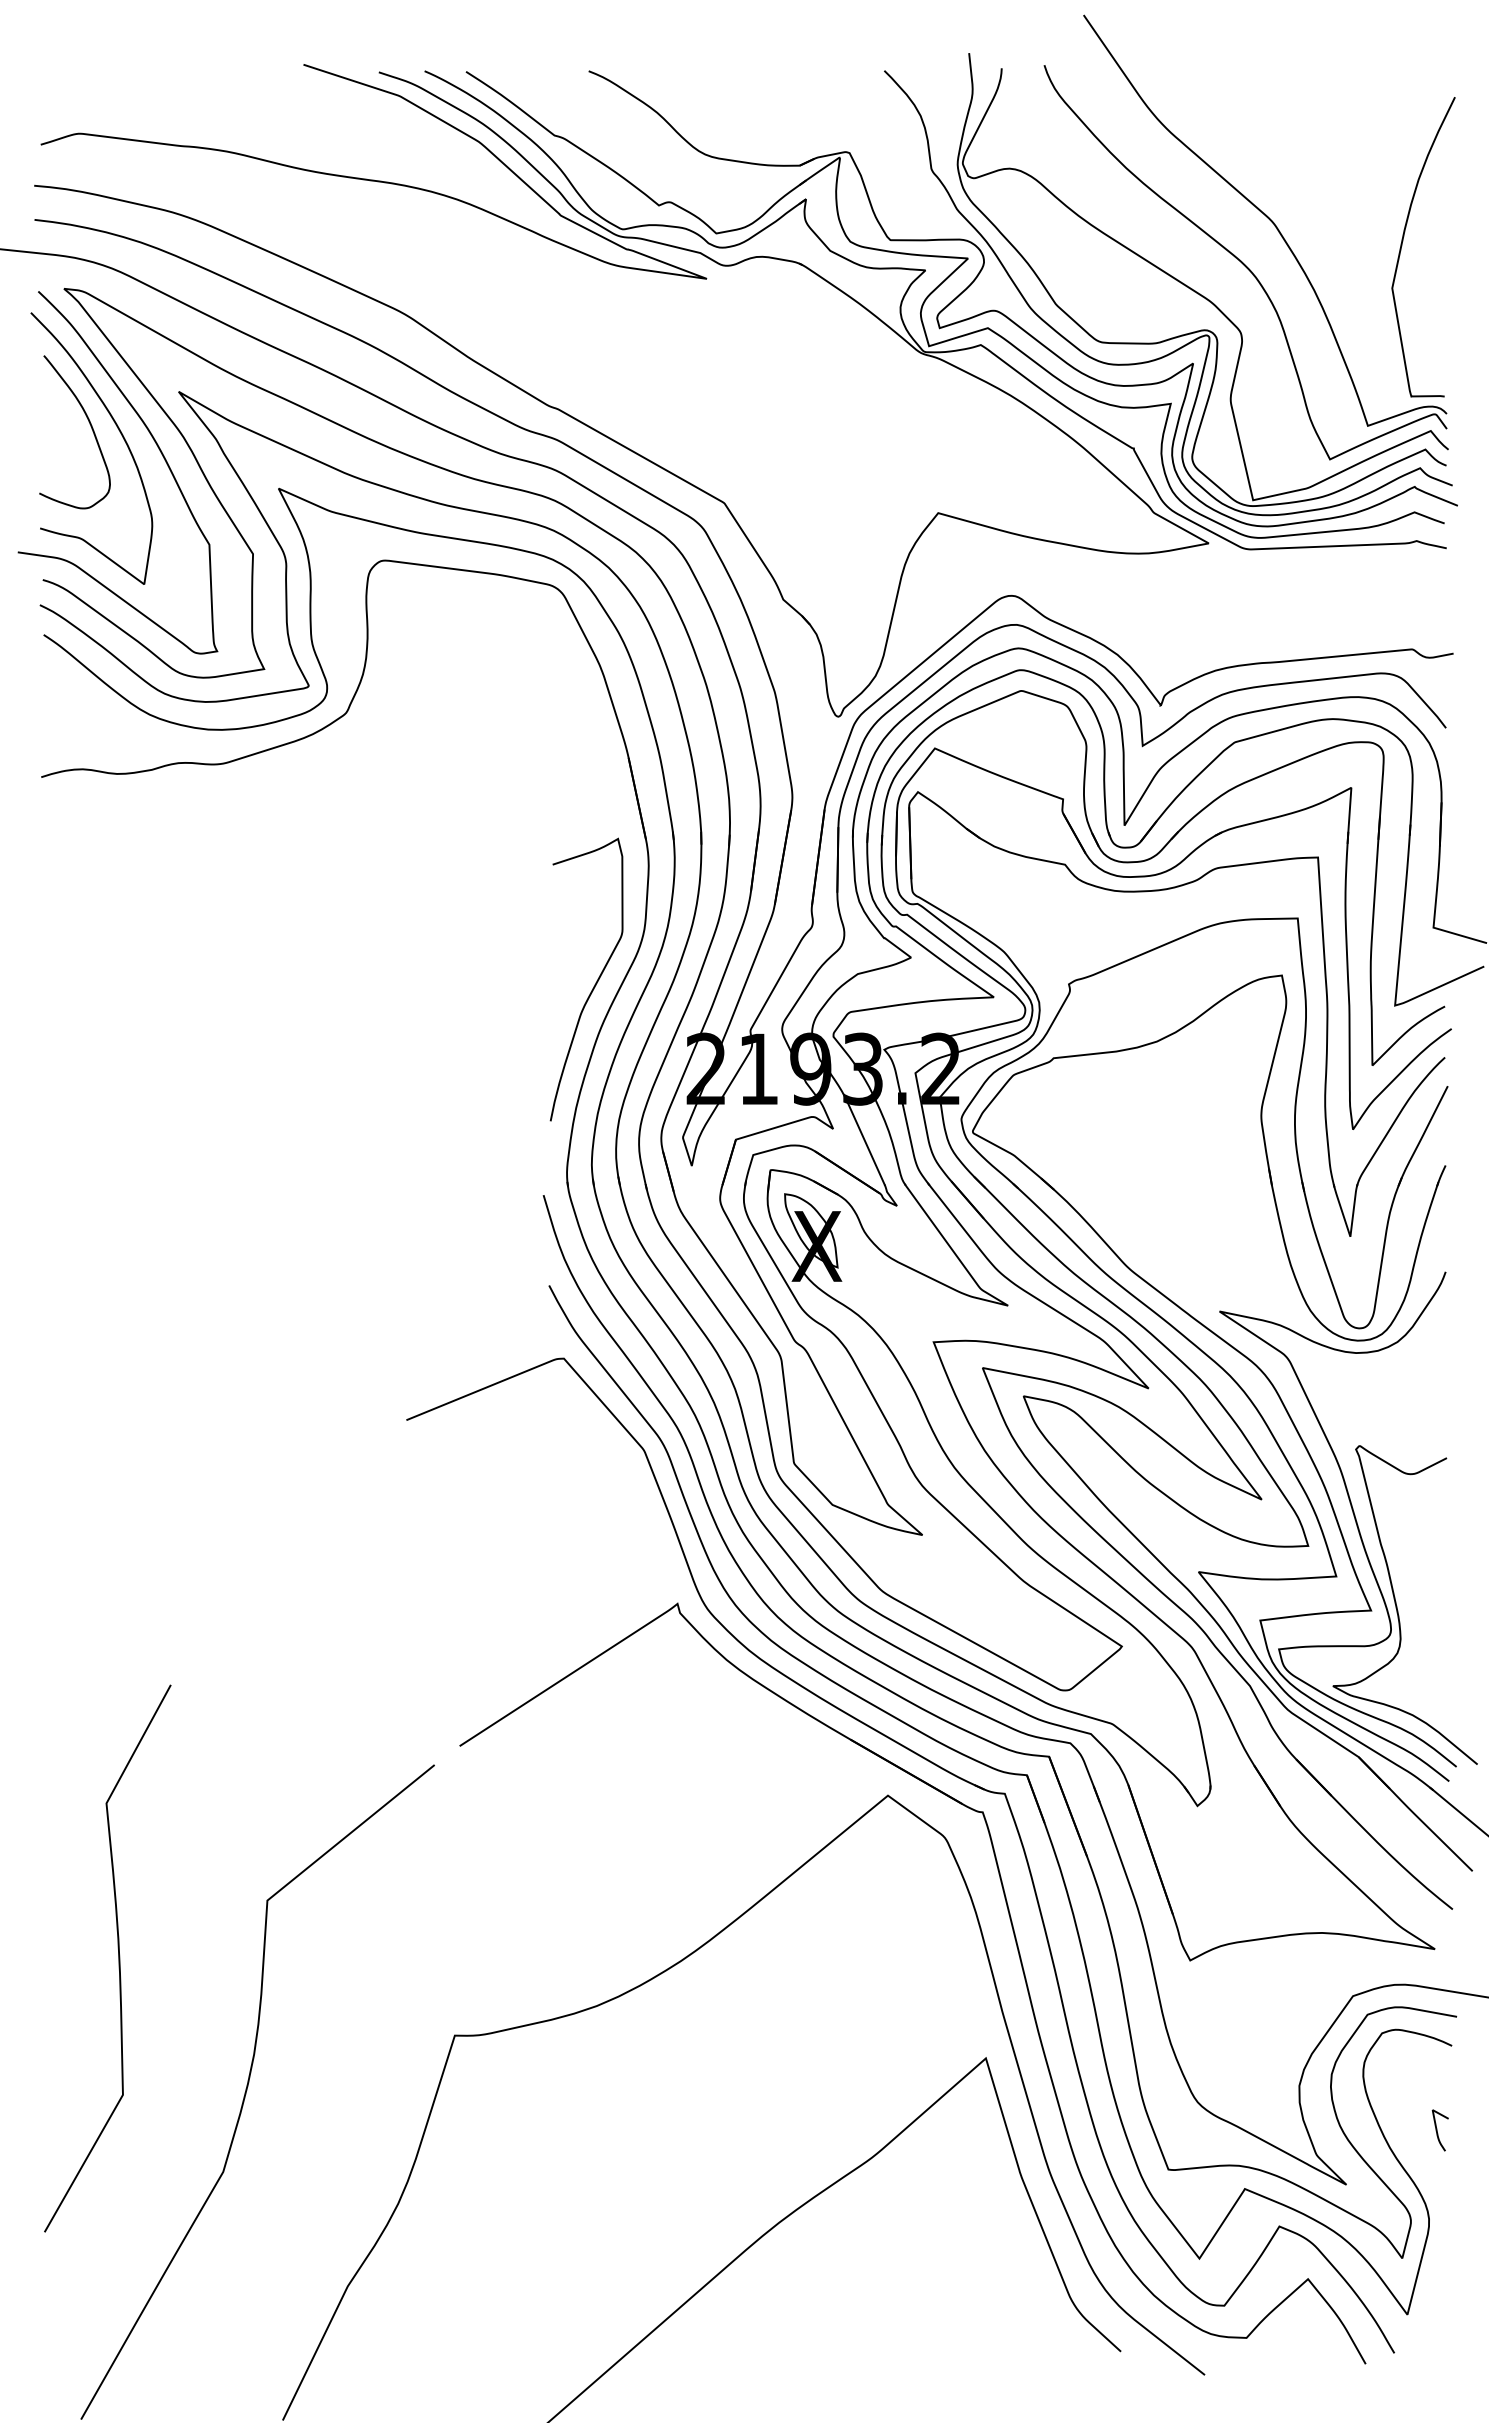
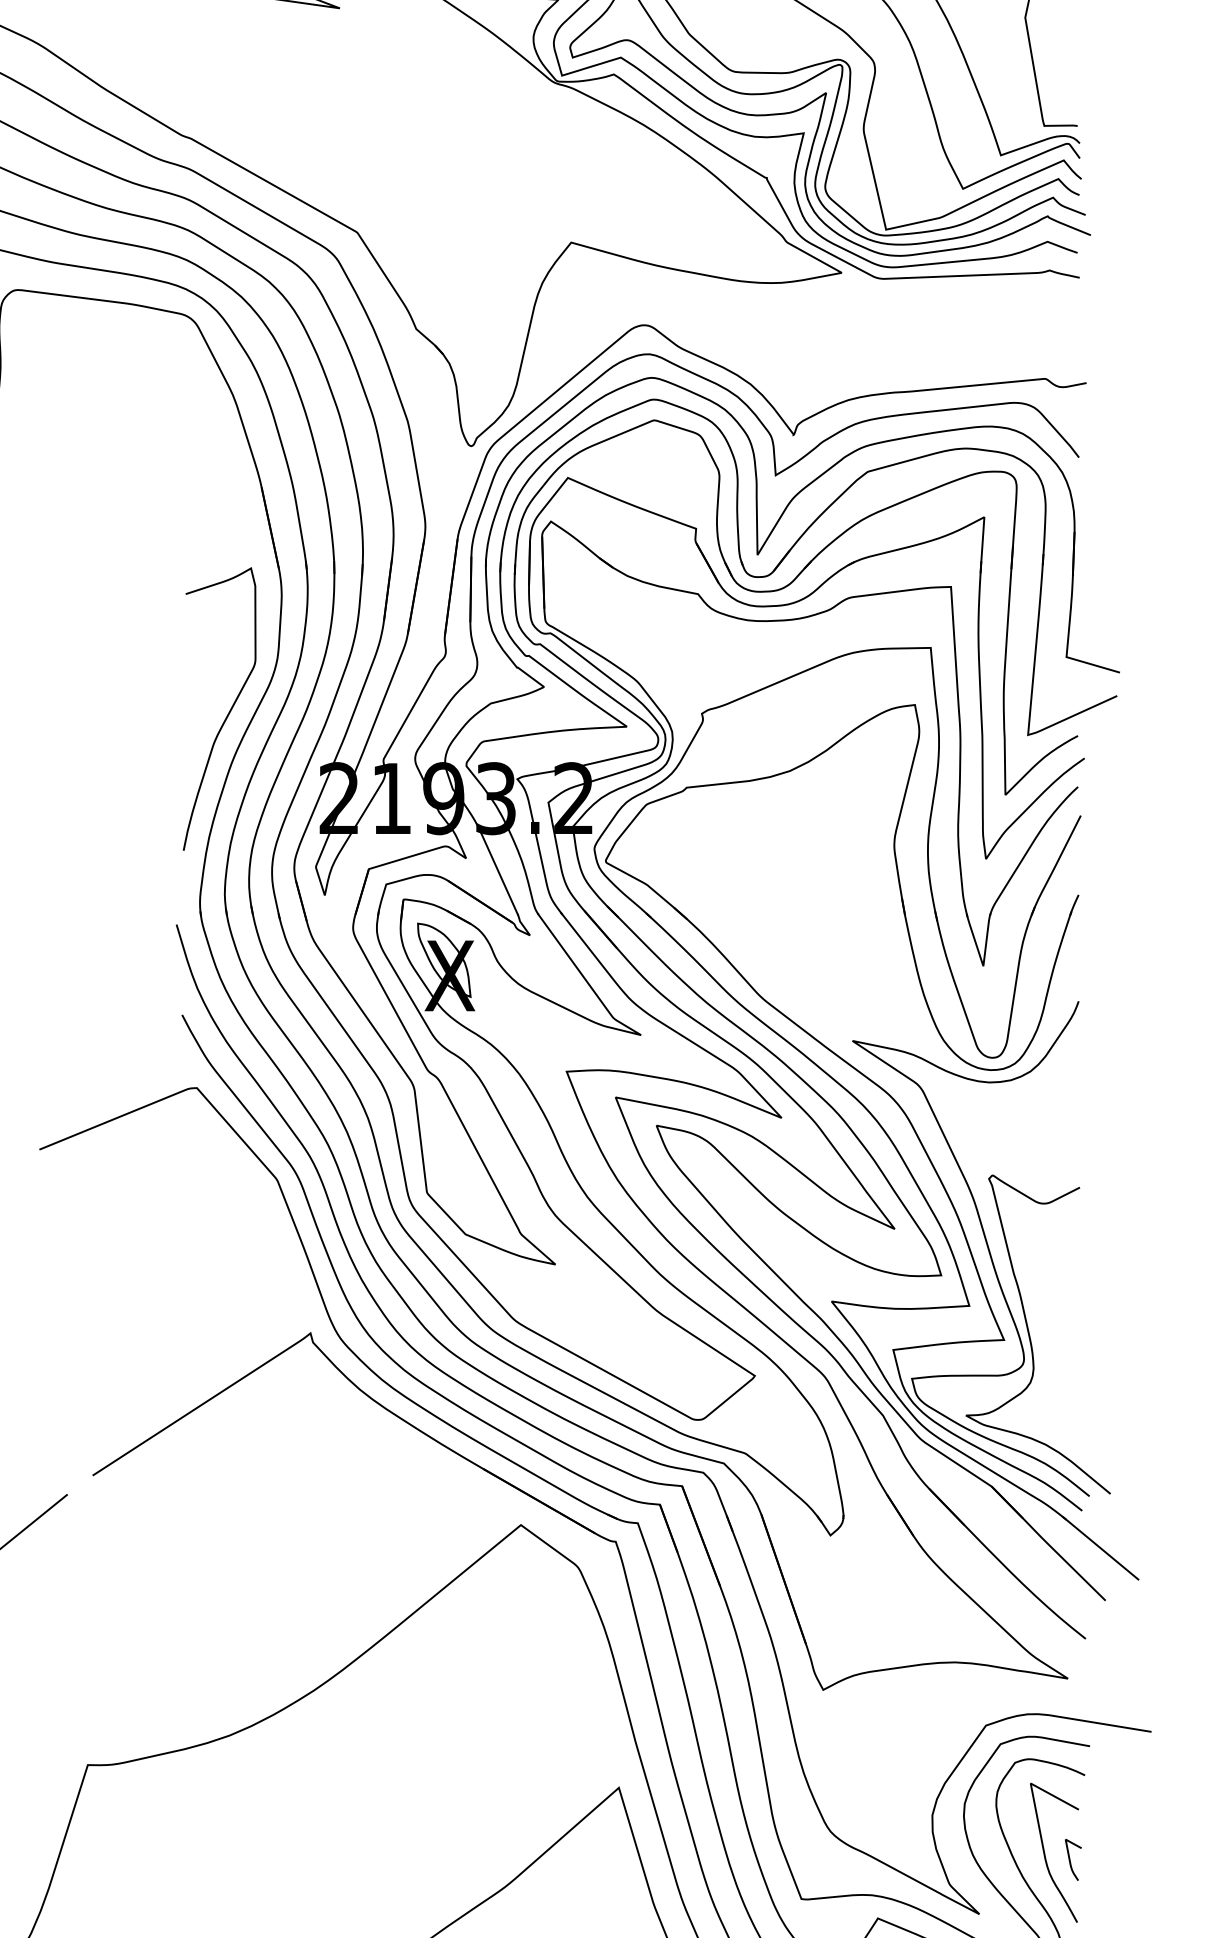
curve: (1412, 2123) -> (1045, 1852), added

